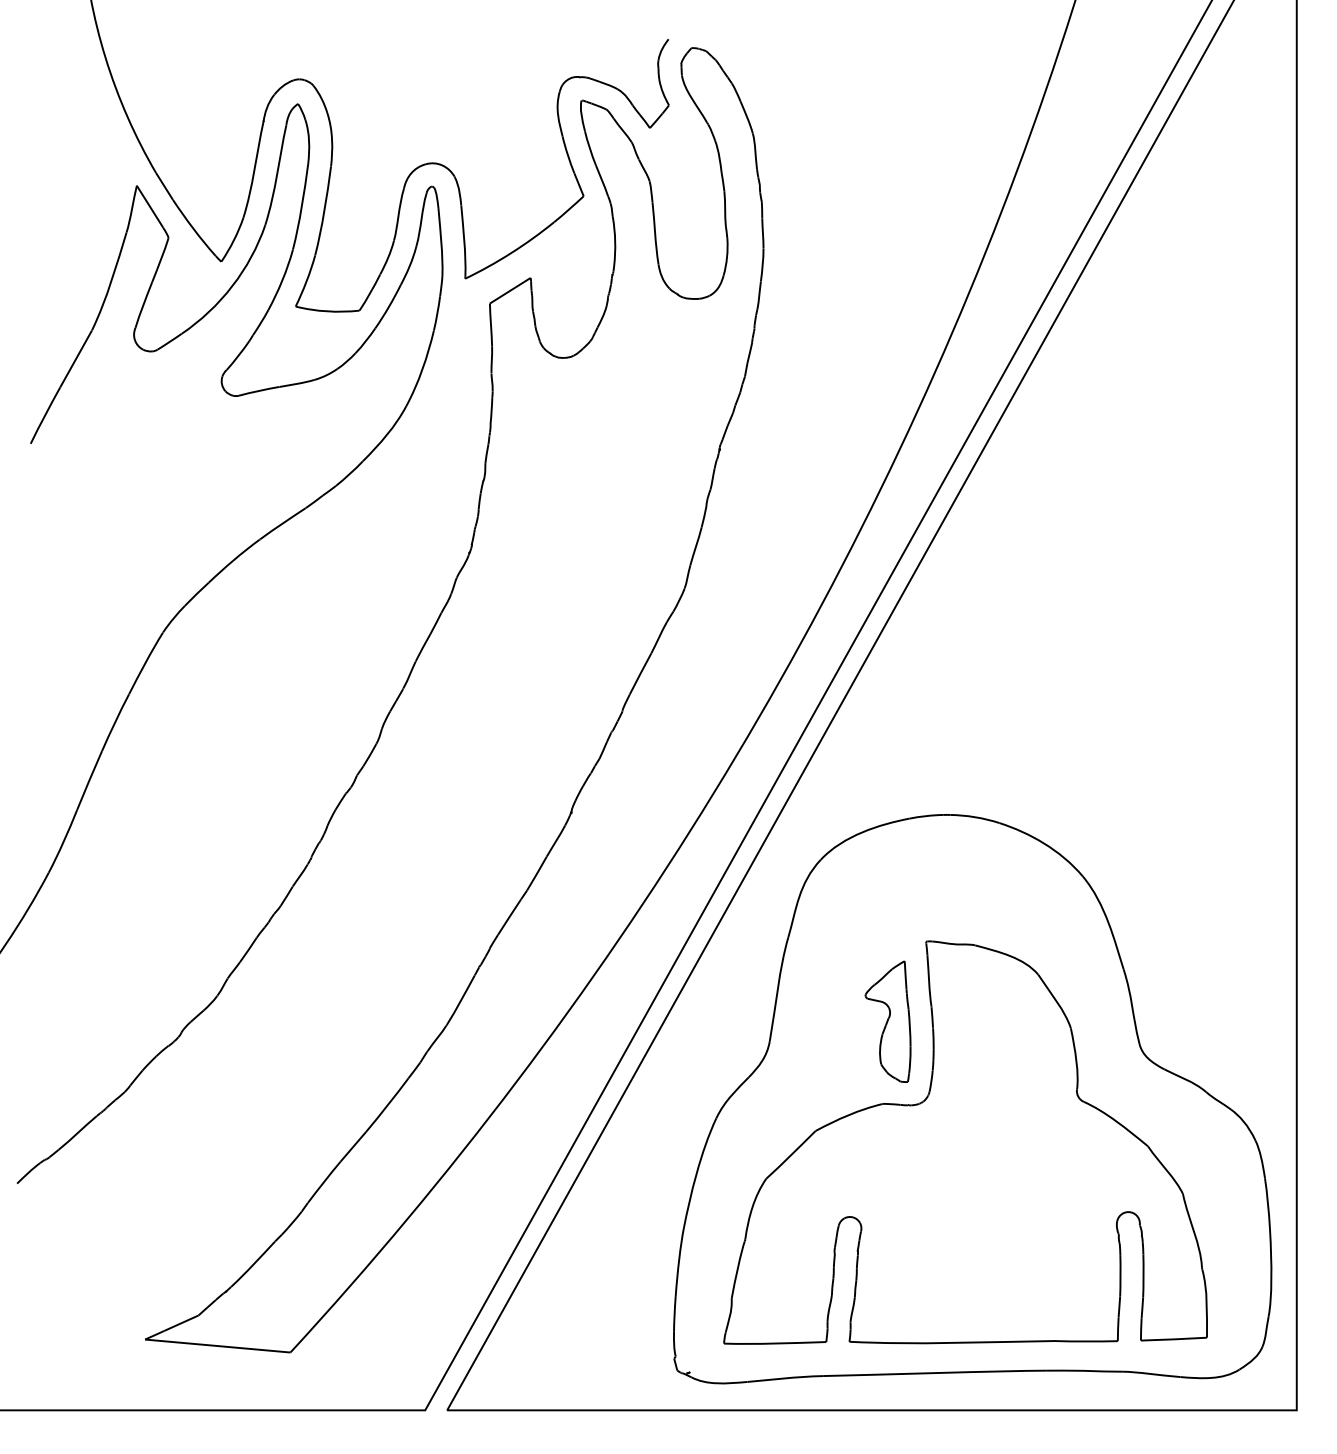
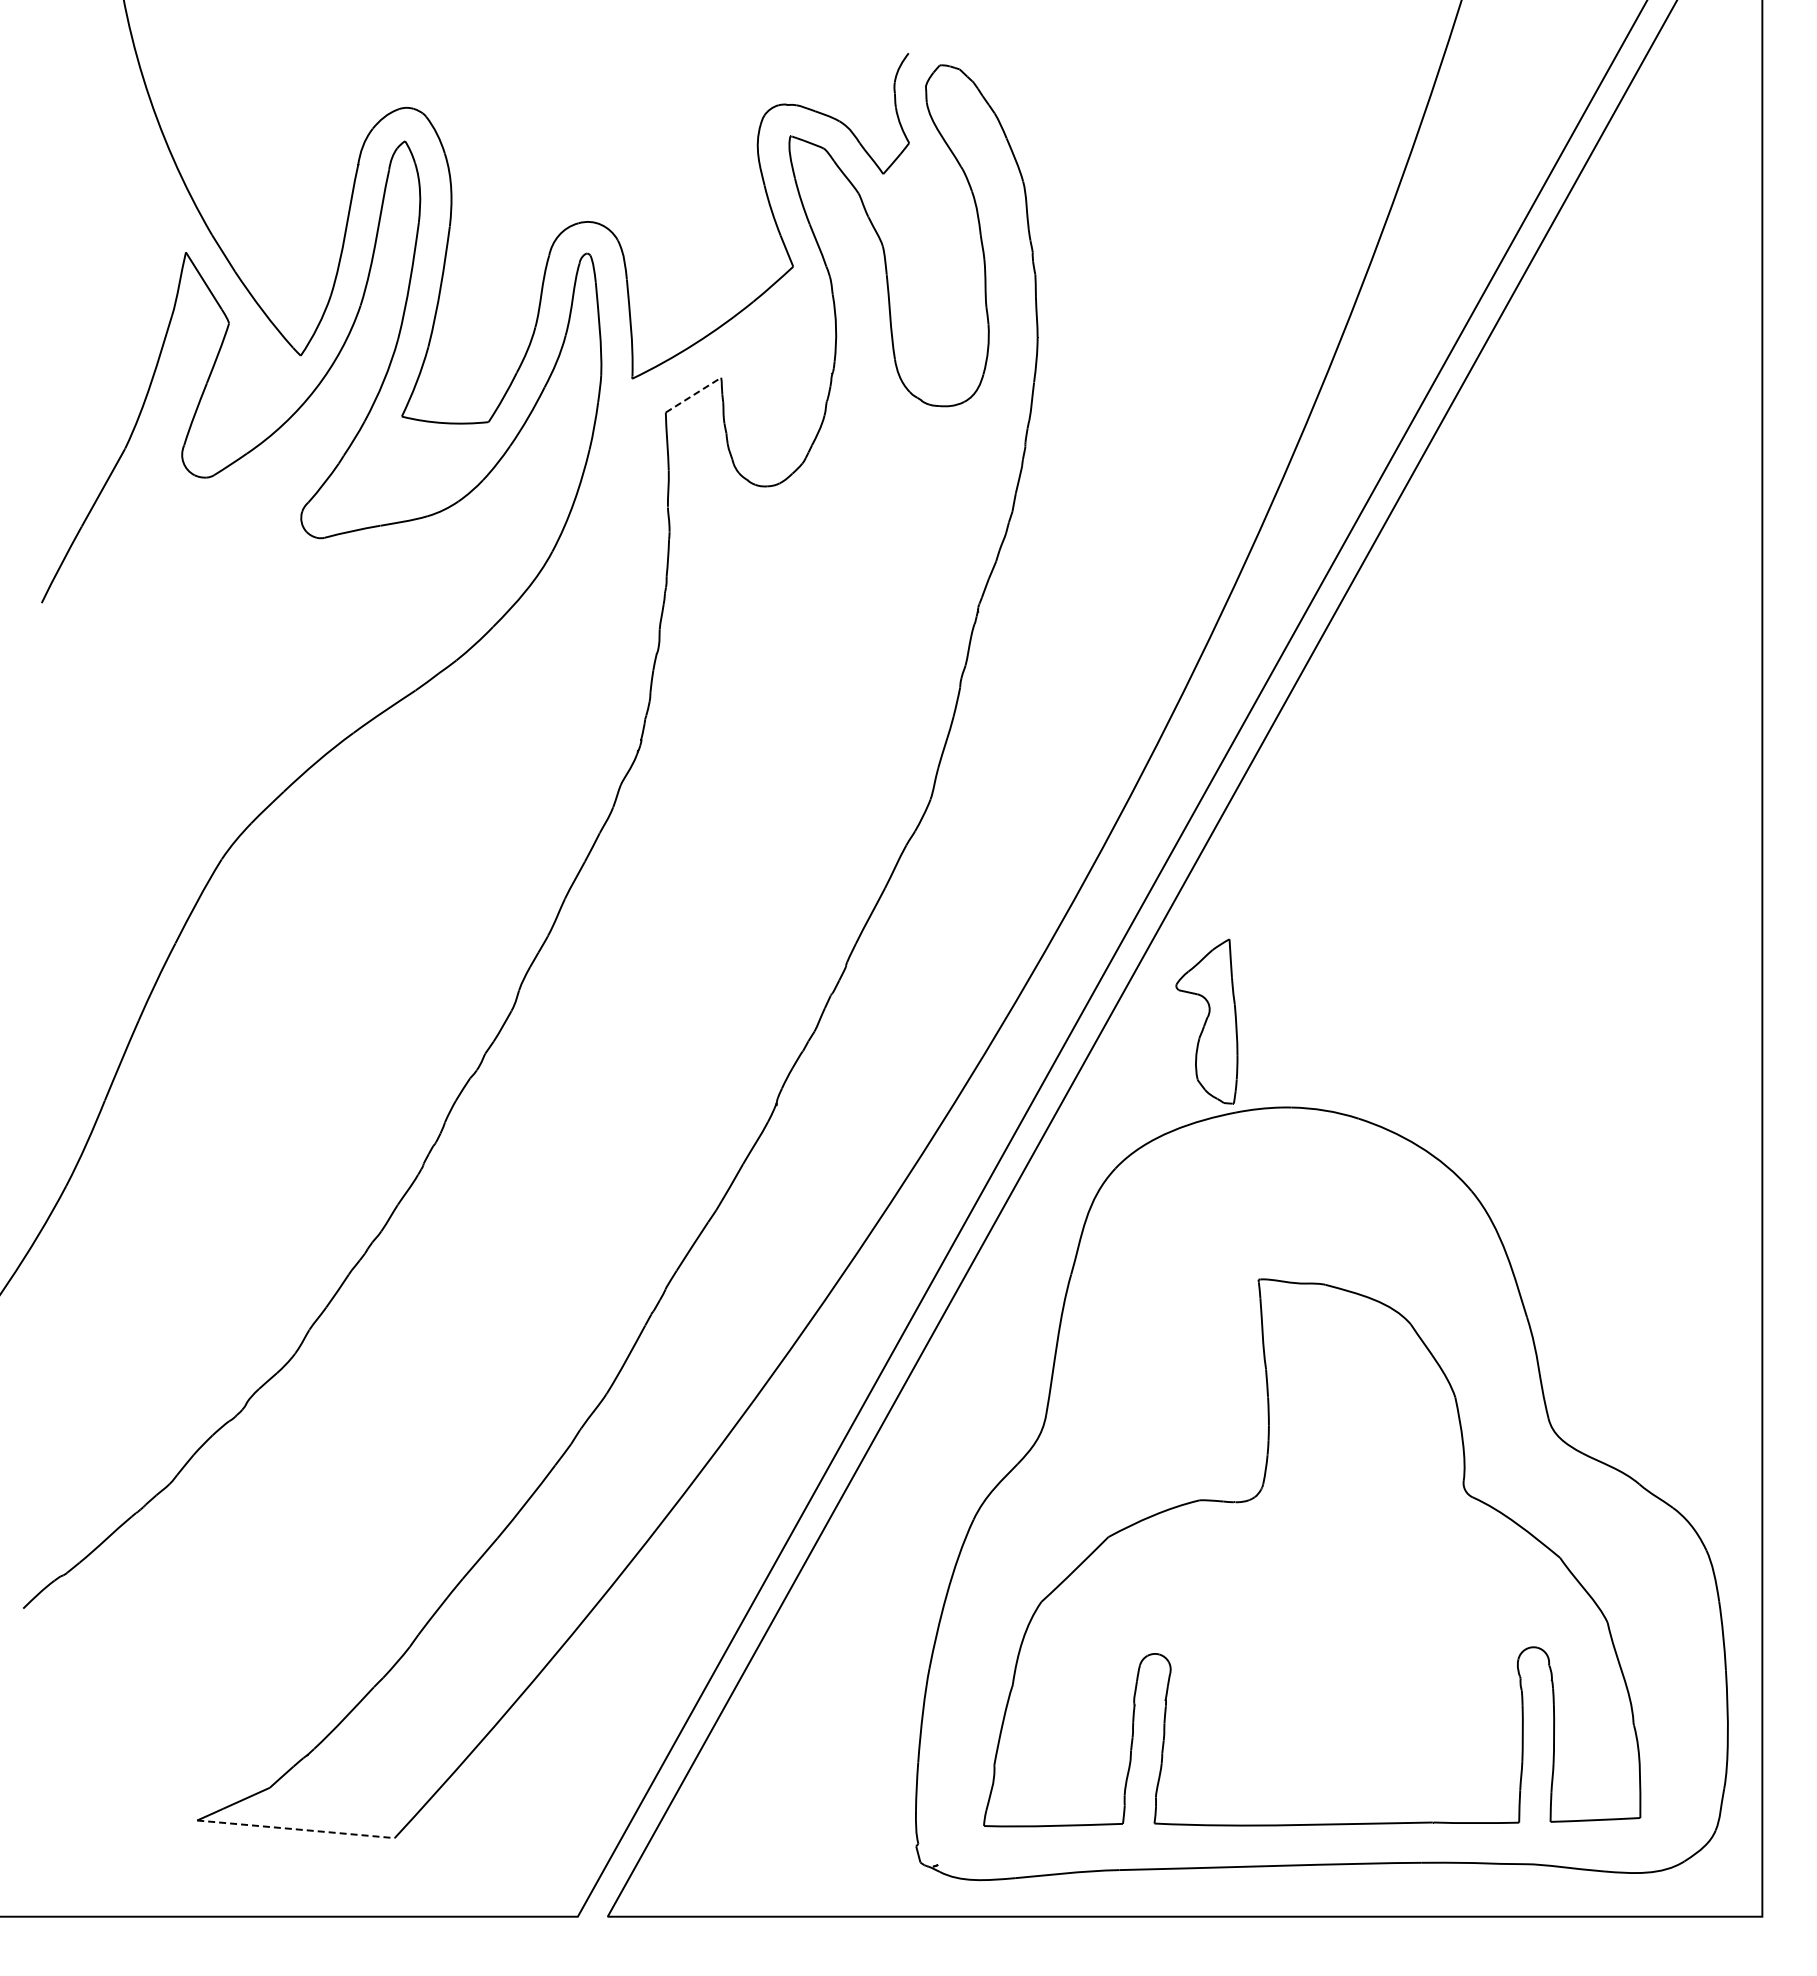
line: (510, 291) -> (693, 395), solid -> dashed
part: (887, 1021) -> (1206, 1021), moved
line: (218, 1346) -> (296, 1829), solid -> dashed

